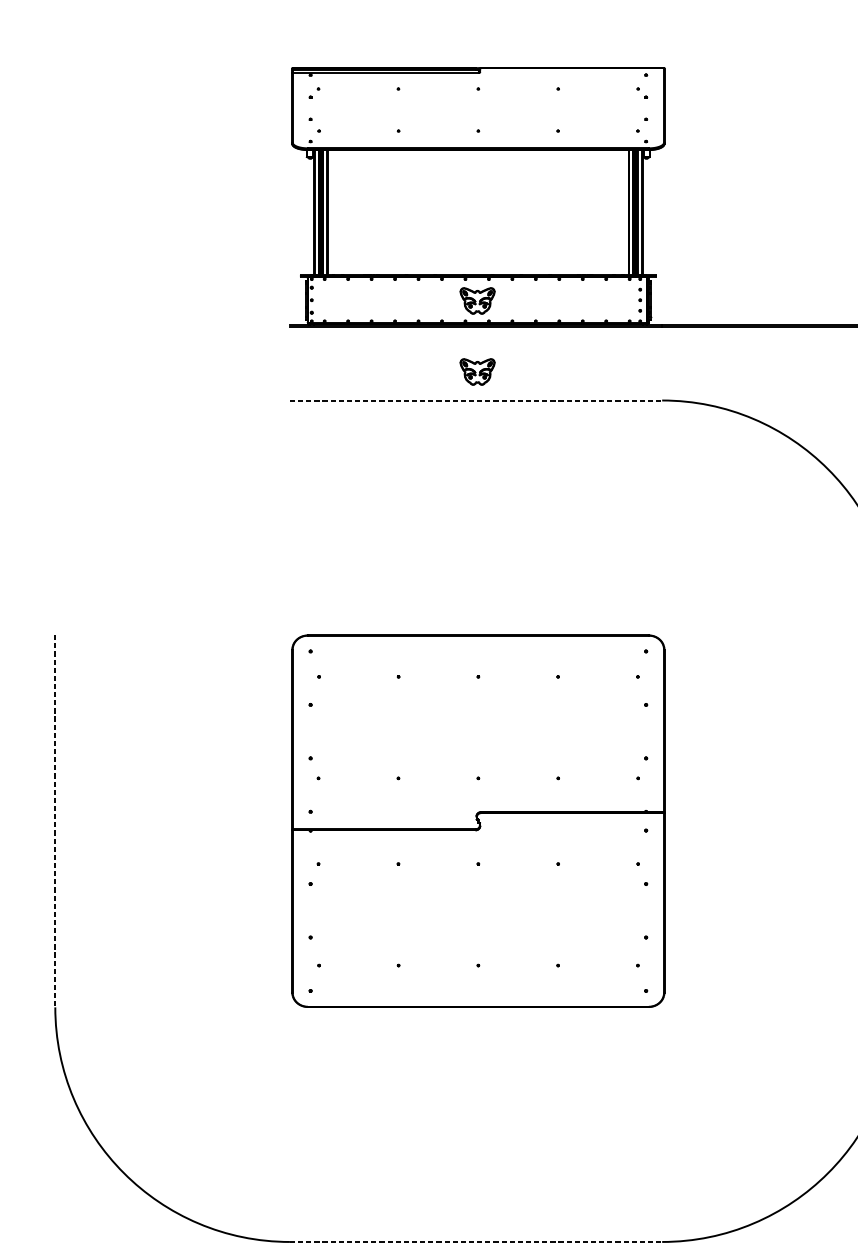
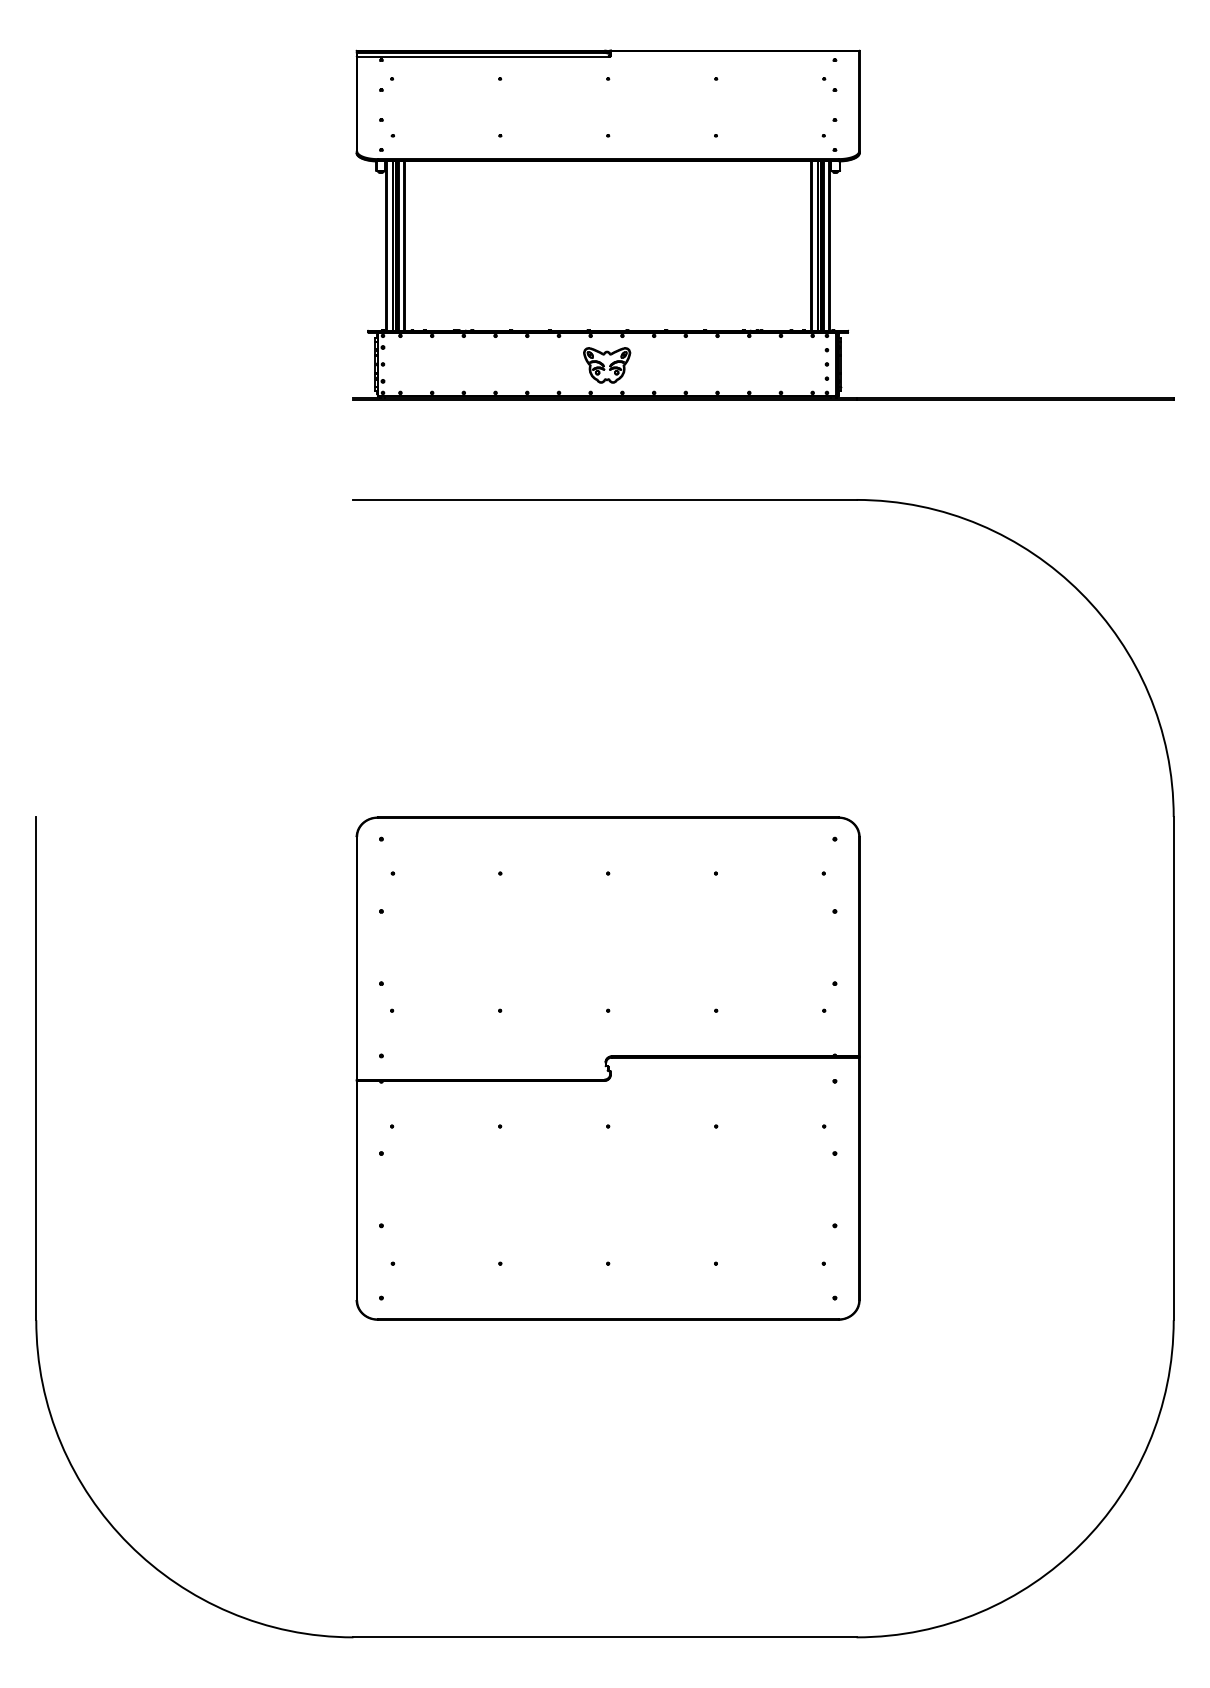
part: (477, 372) -> (607, 461), removed
line: (476, 400) -> (605, 499), dashed -> solid
line: (55, 821) -> (36, 1068), dashed -> solid
line: (476, 1242) -> (605, 1637), dashed -> solid

